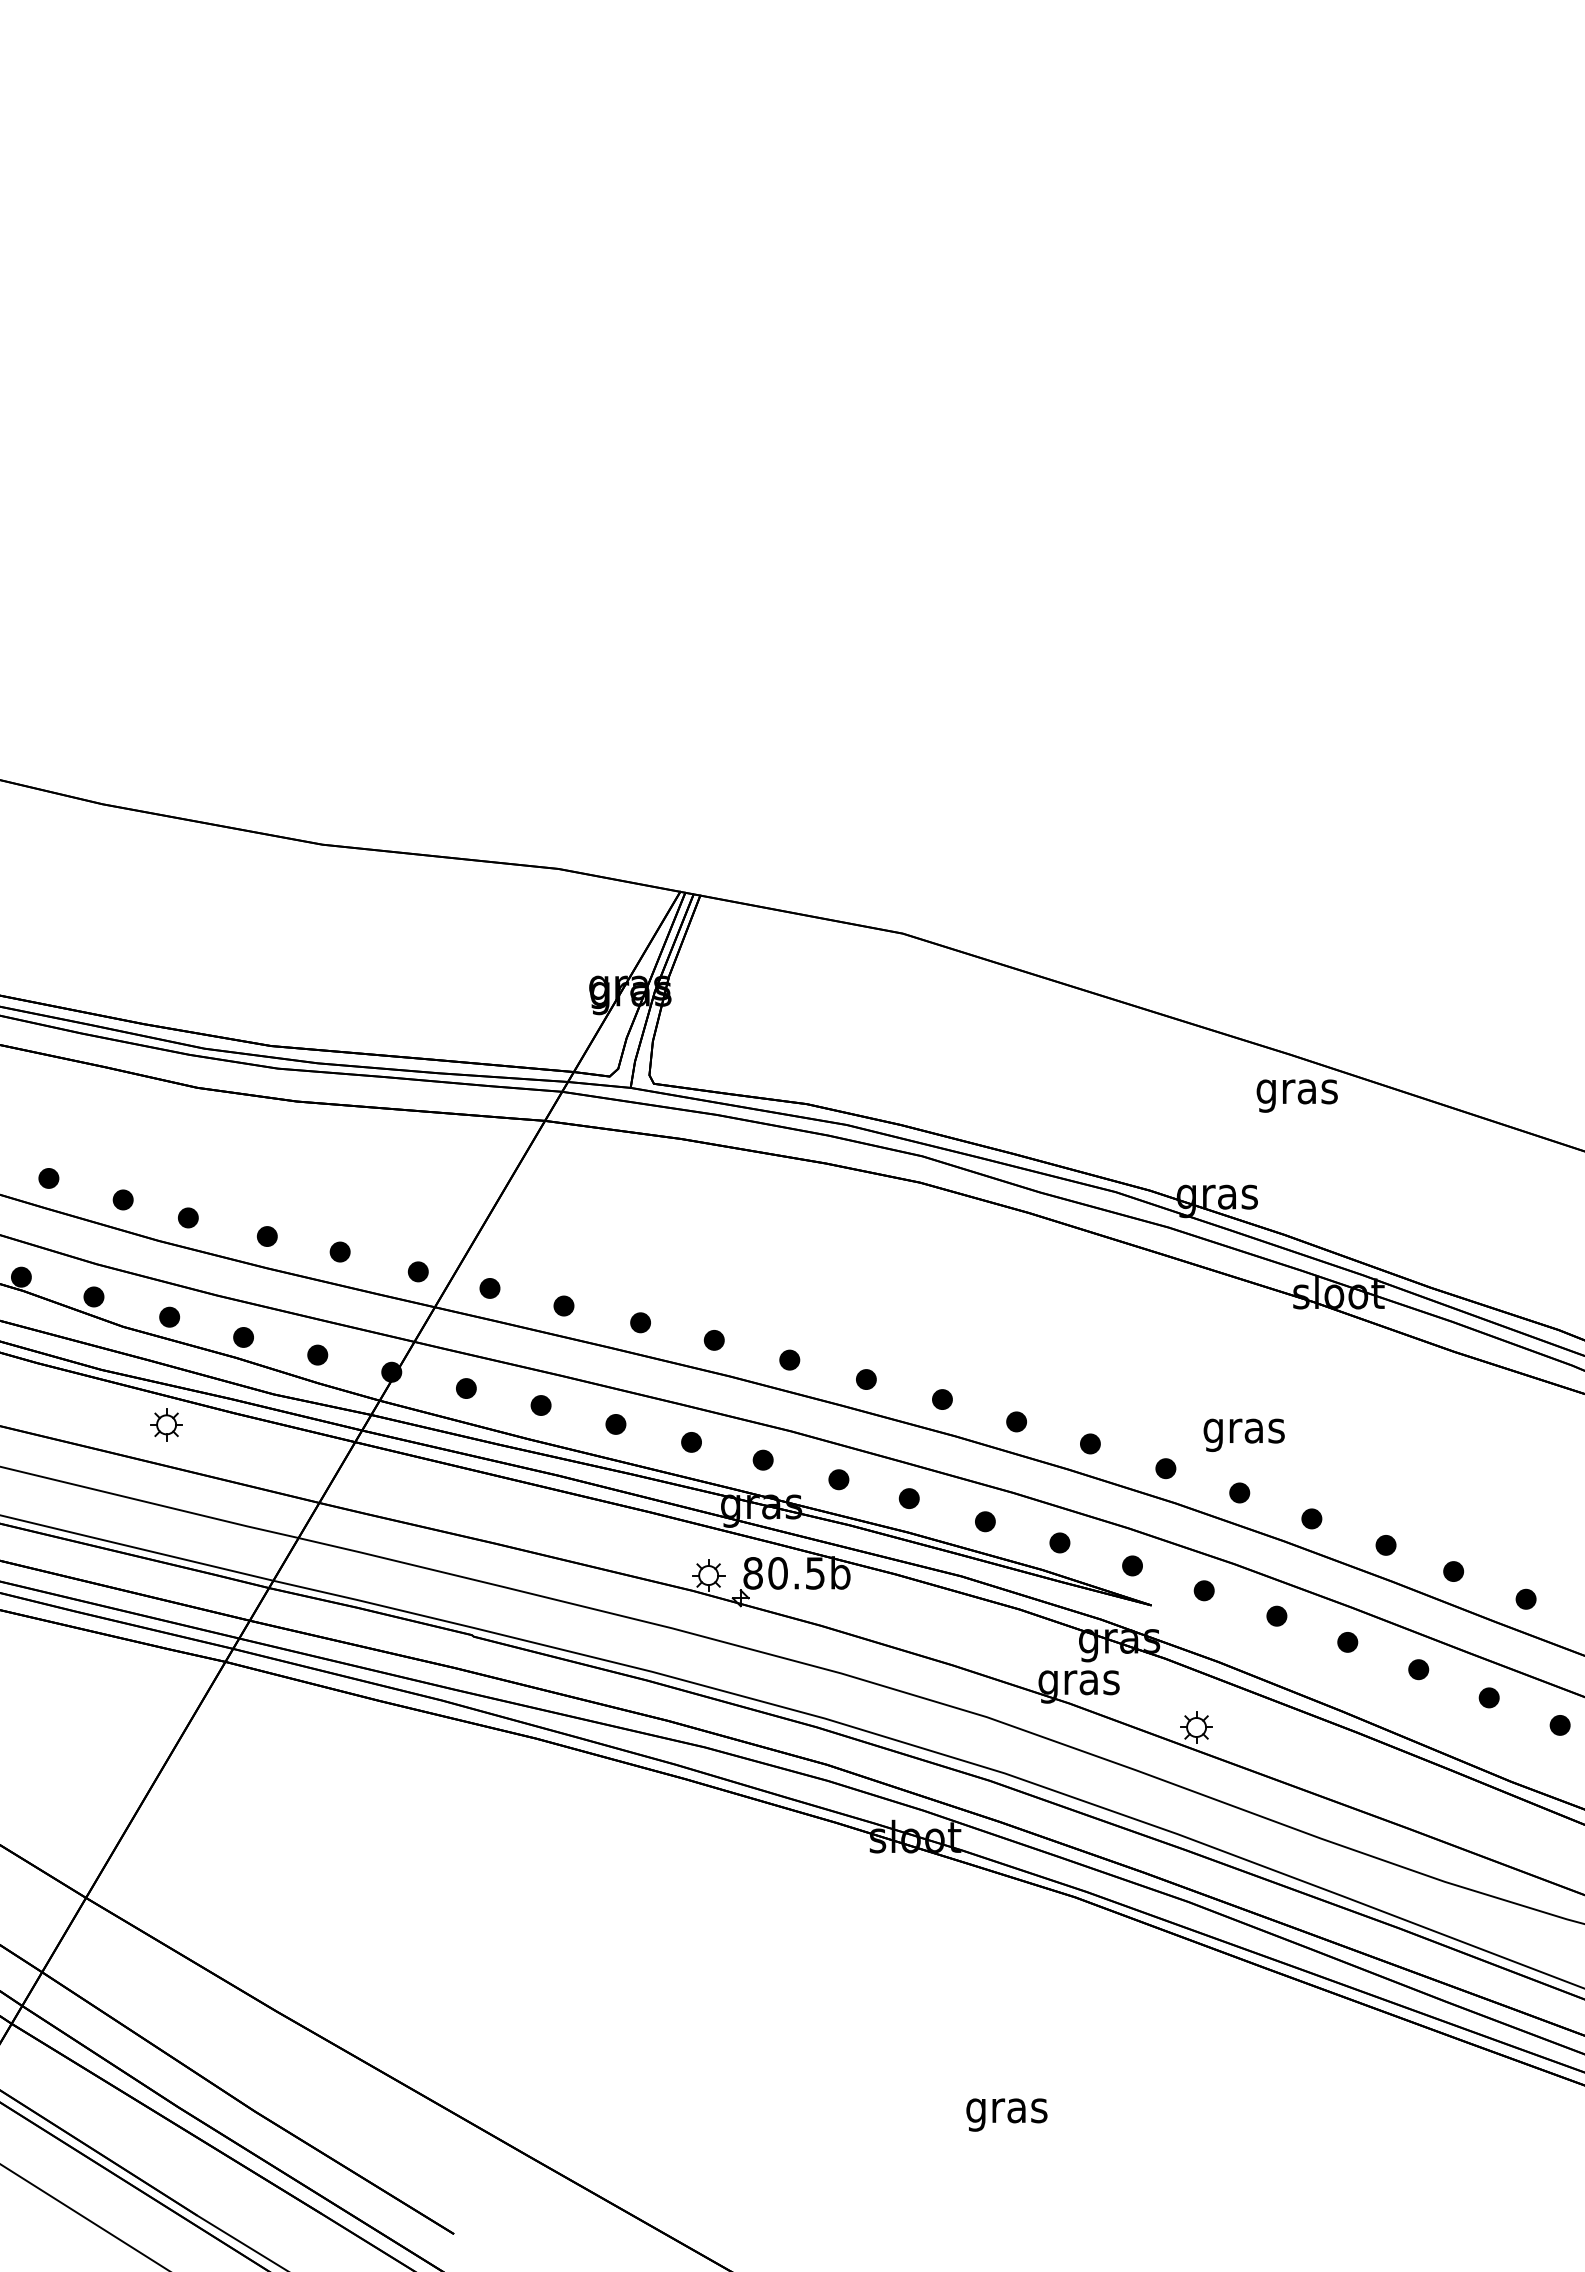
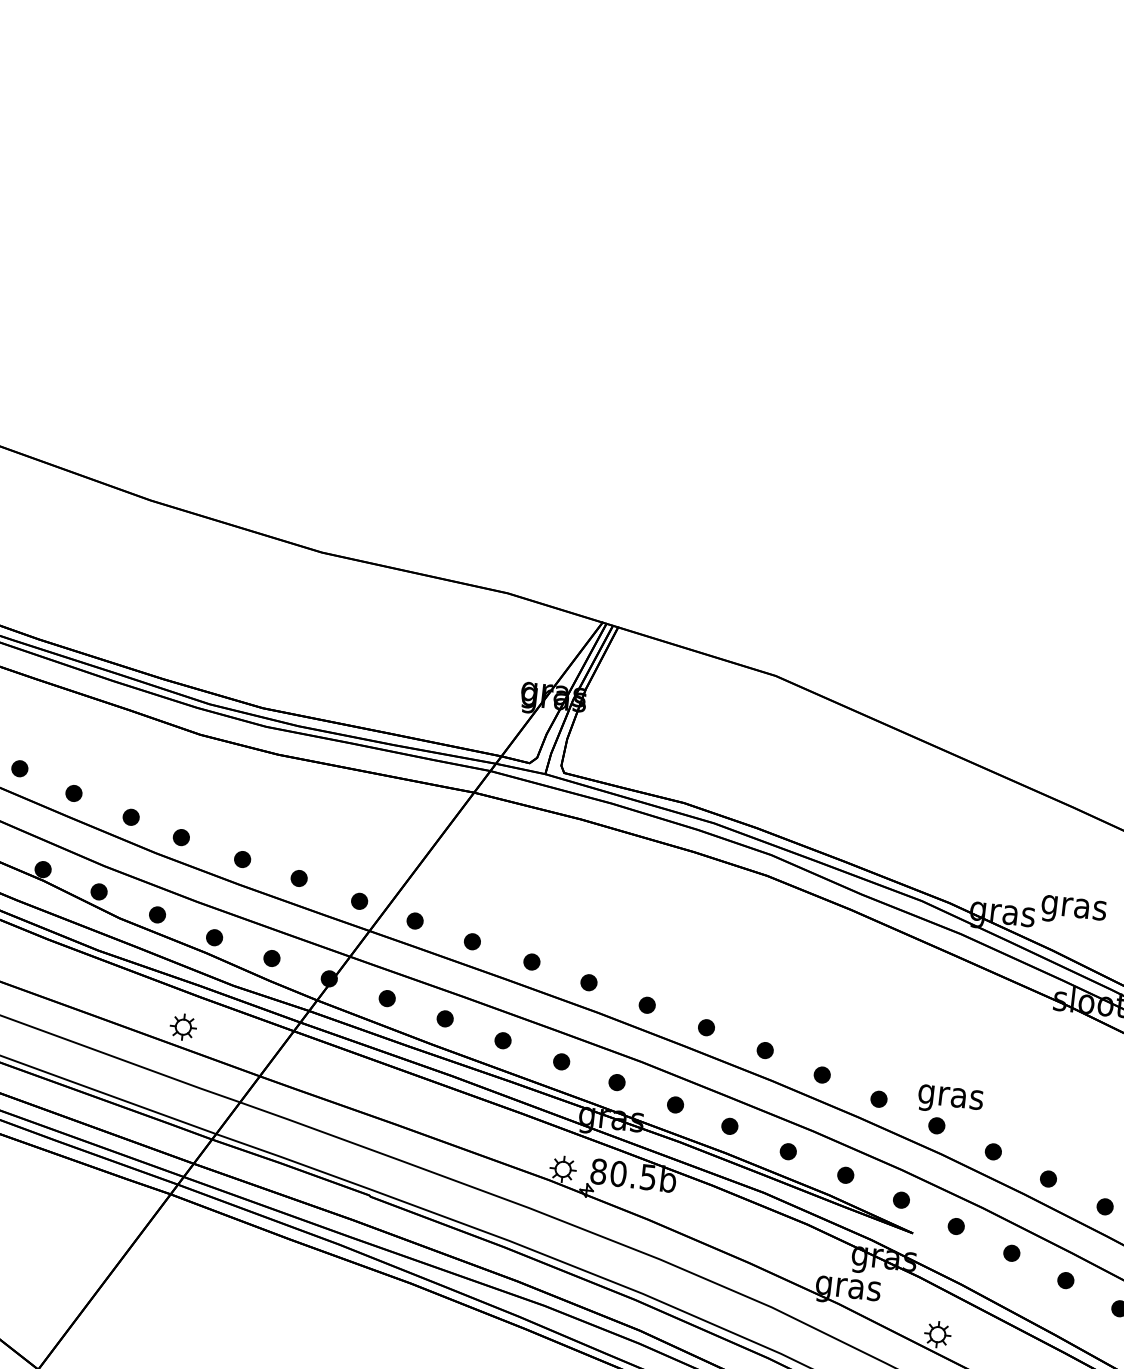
text: (1296, 1095) -> (1073, 910), moved
part: (166, 1424) -> (183, 1026), moved
text: (1243, 1434) -> (949, 1099), moved

